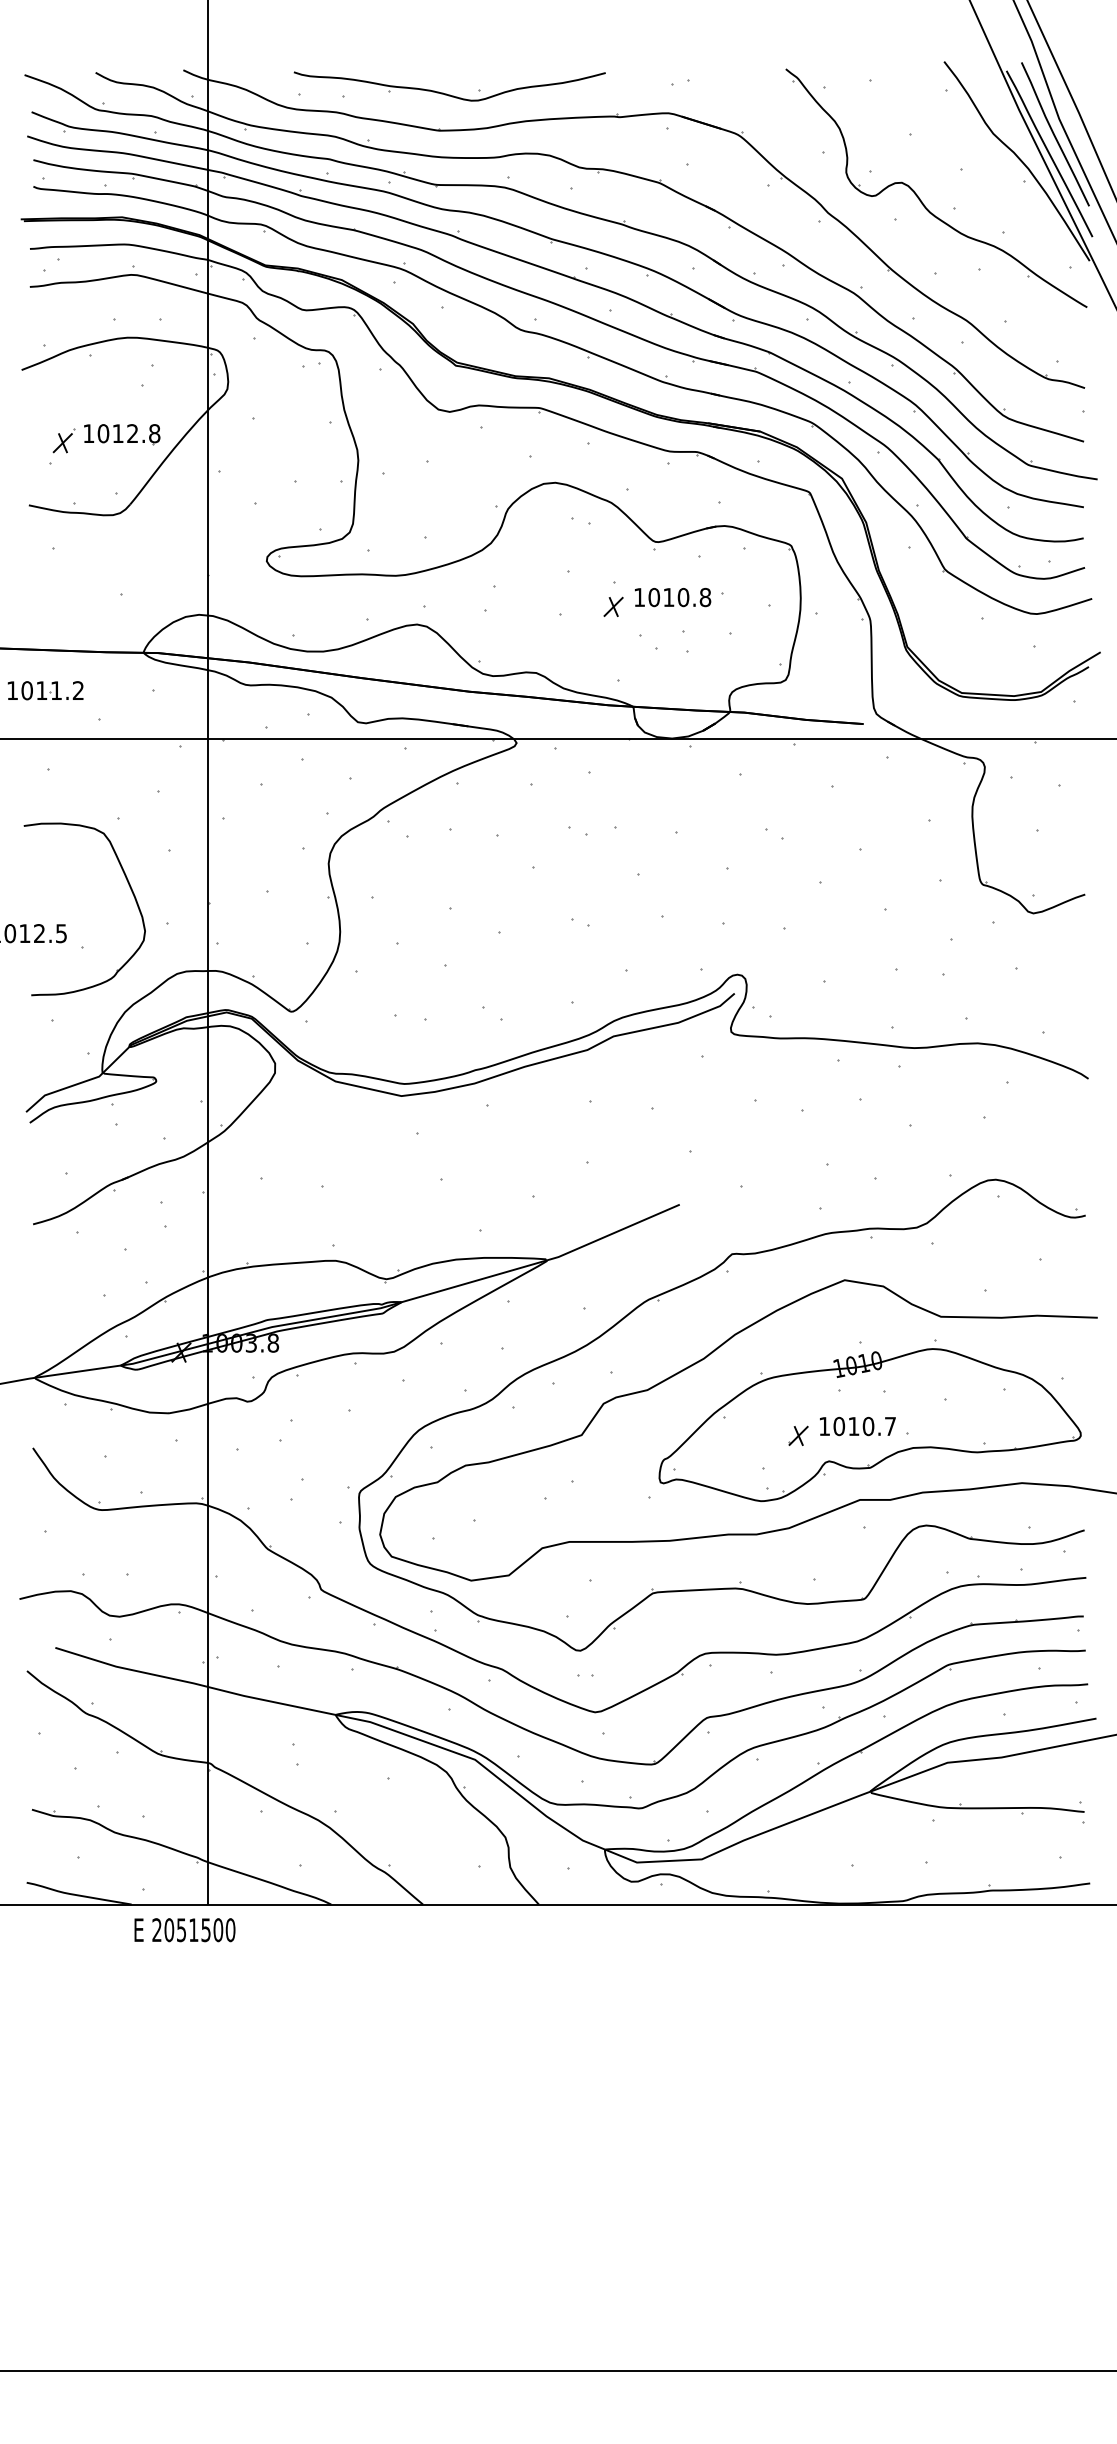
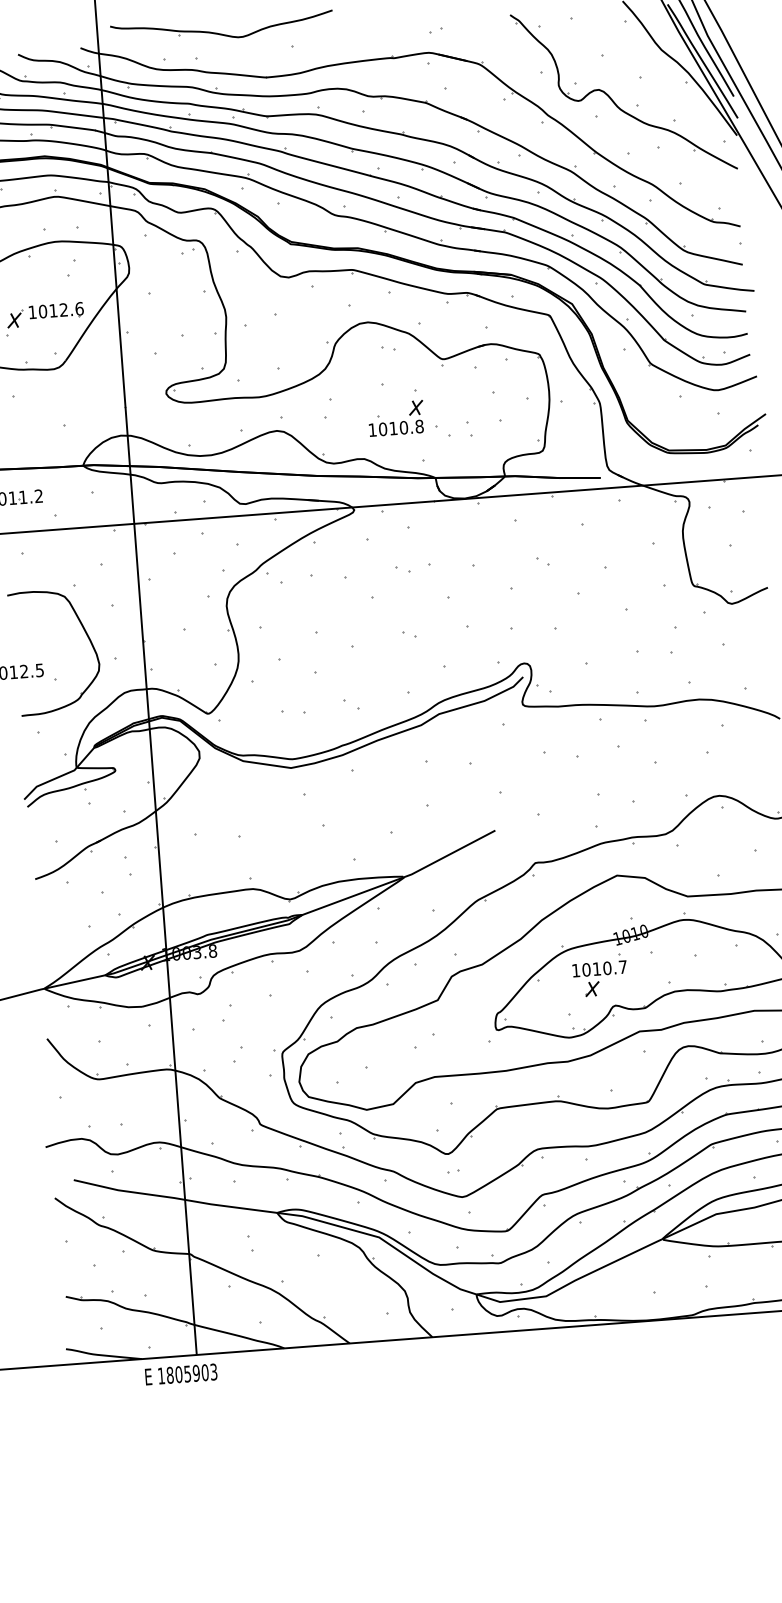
part: (446, 93) -> (220, 33), moved
text: (154, 433) -> (79, 308), 1012.8 -> 1012.6
text: (673, 597) -> (396, 428), moved
text: (857, 1426) -> (599, 968), moved
text: (193, 1930) -> (187, 1374), 2051500 -> 1805903

